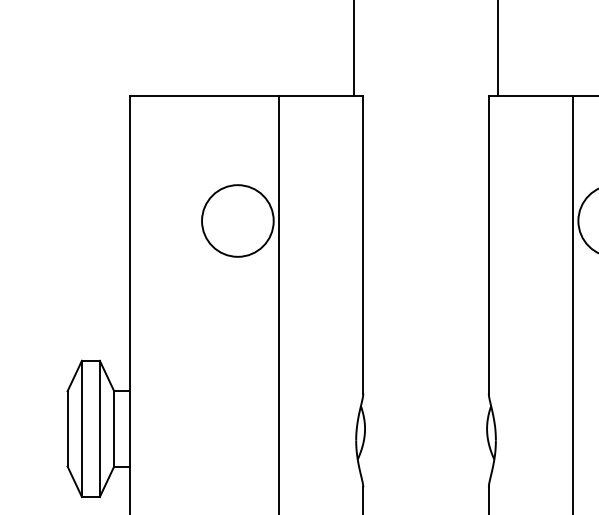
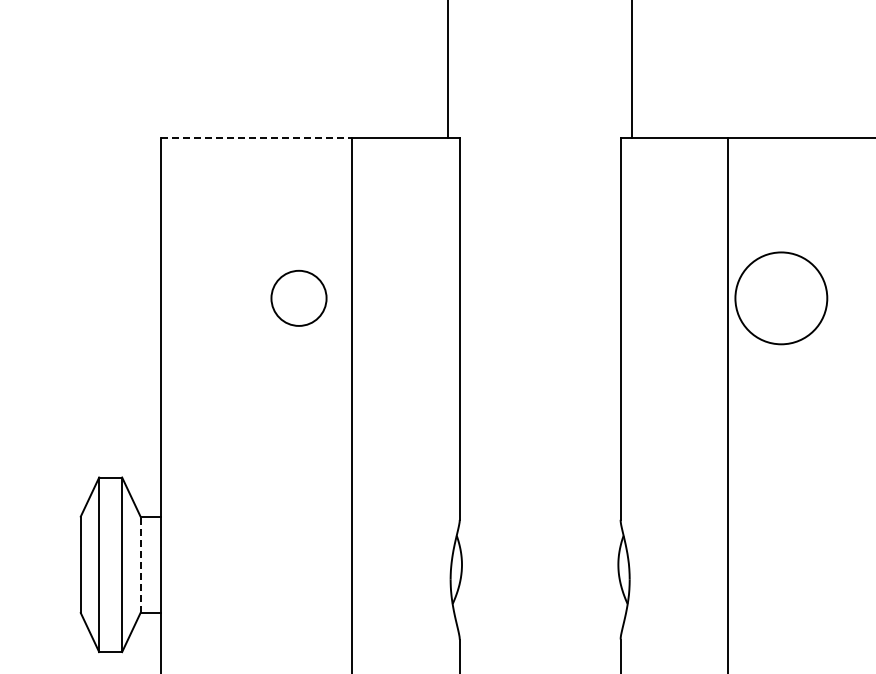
line: (205, 95) -> (257, 137), solid -> dashed
circle: (237, 221) -> (298, 298), size x0.6
line: (114, 428) -> (140, 564), solid -> dashed

